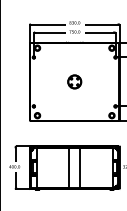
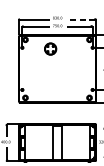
line: (101, 24) -> (80, 19), solid -> dashed
part: (74, 81) -> (50, 48), moved

